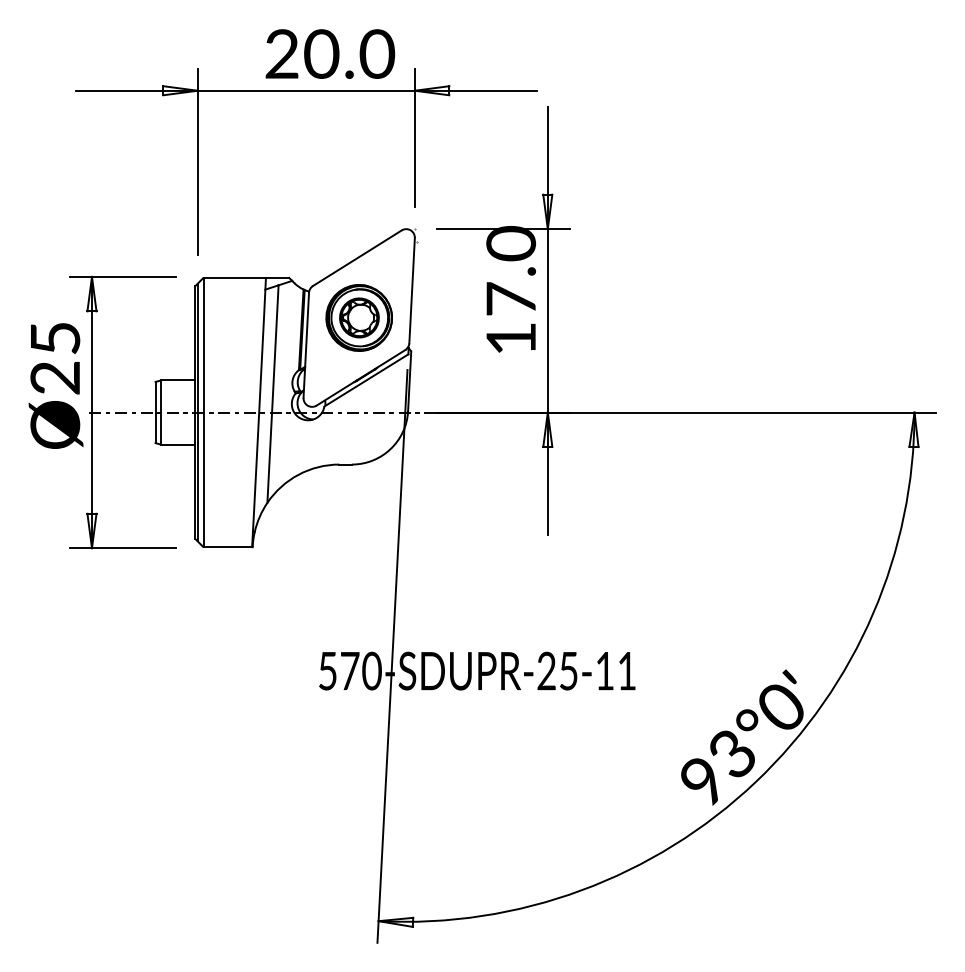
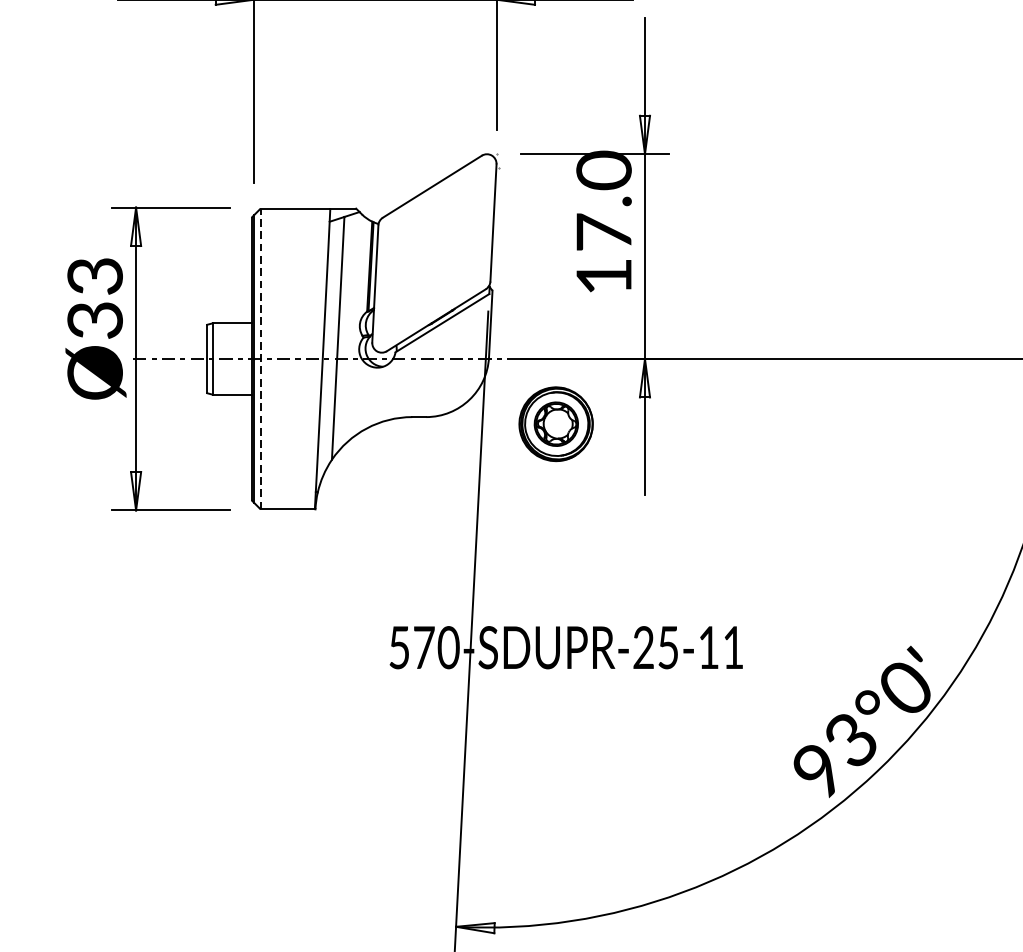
part: (358, 317) -> (555, 423), moved
text: (55, 358) -> (95, 298), Ø25 -> Ø33
line: (203, 412) -> (260, 358), solid -> dashed

